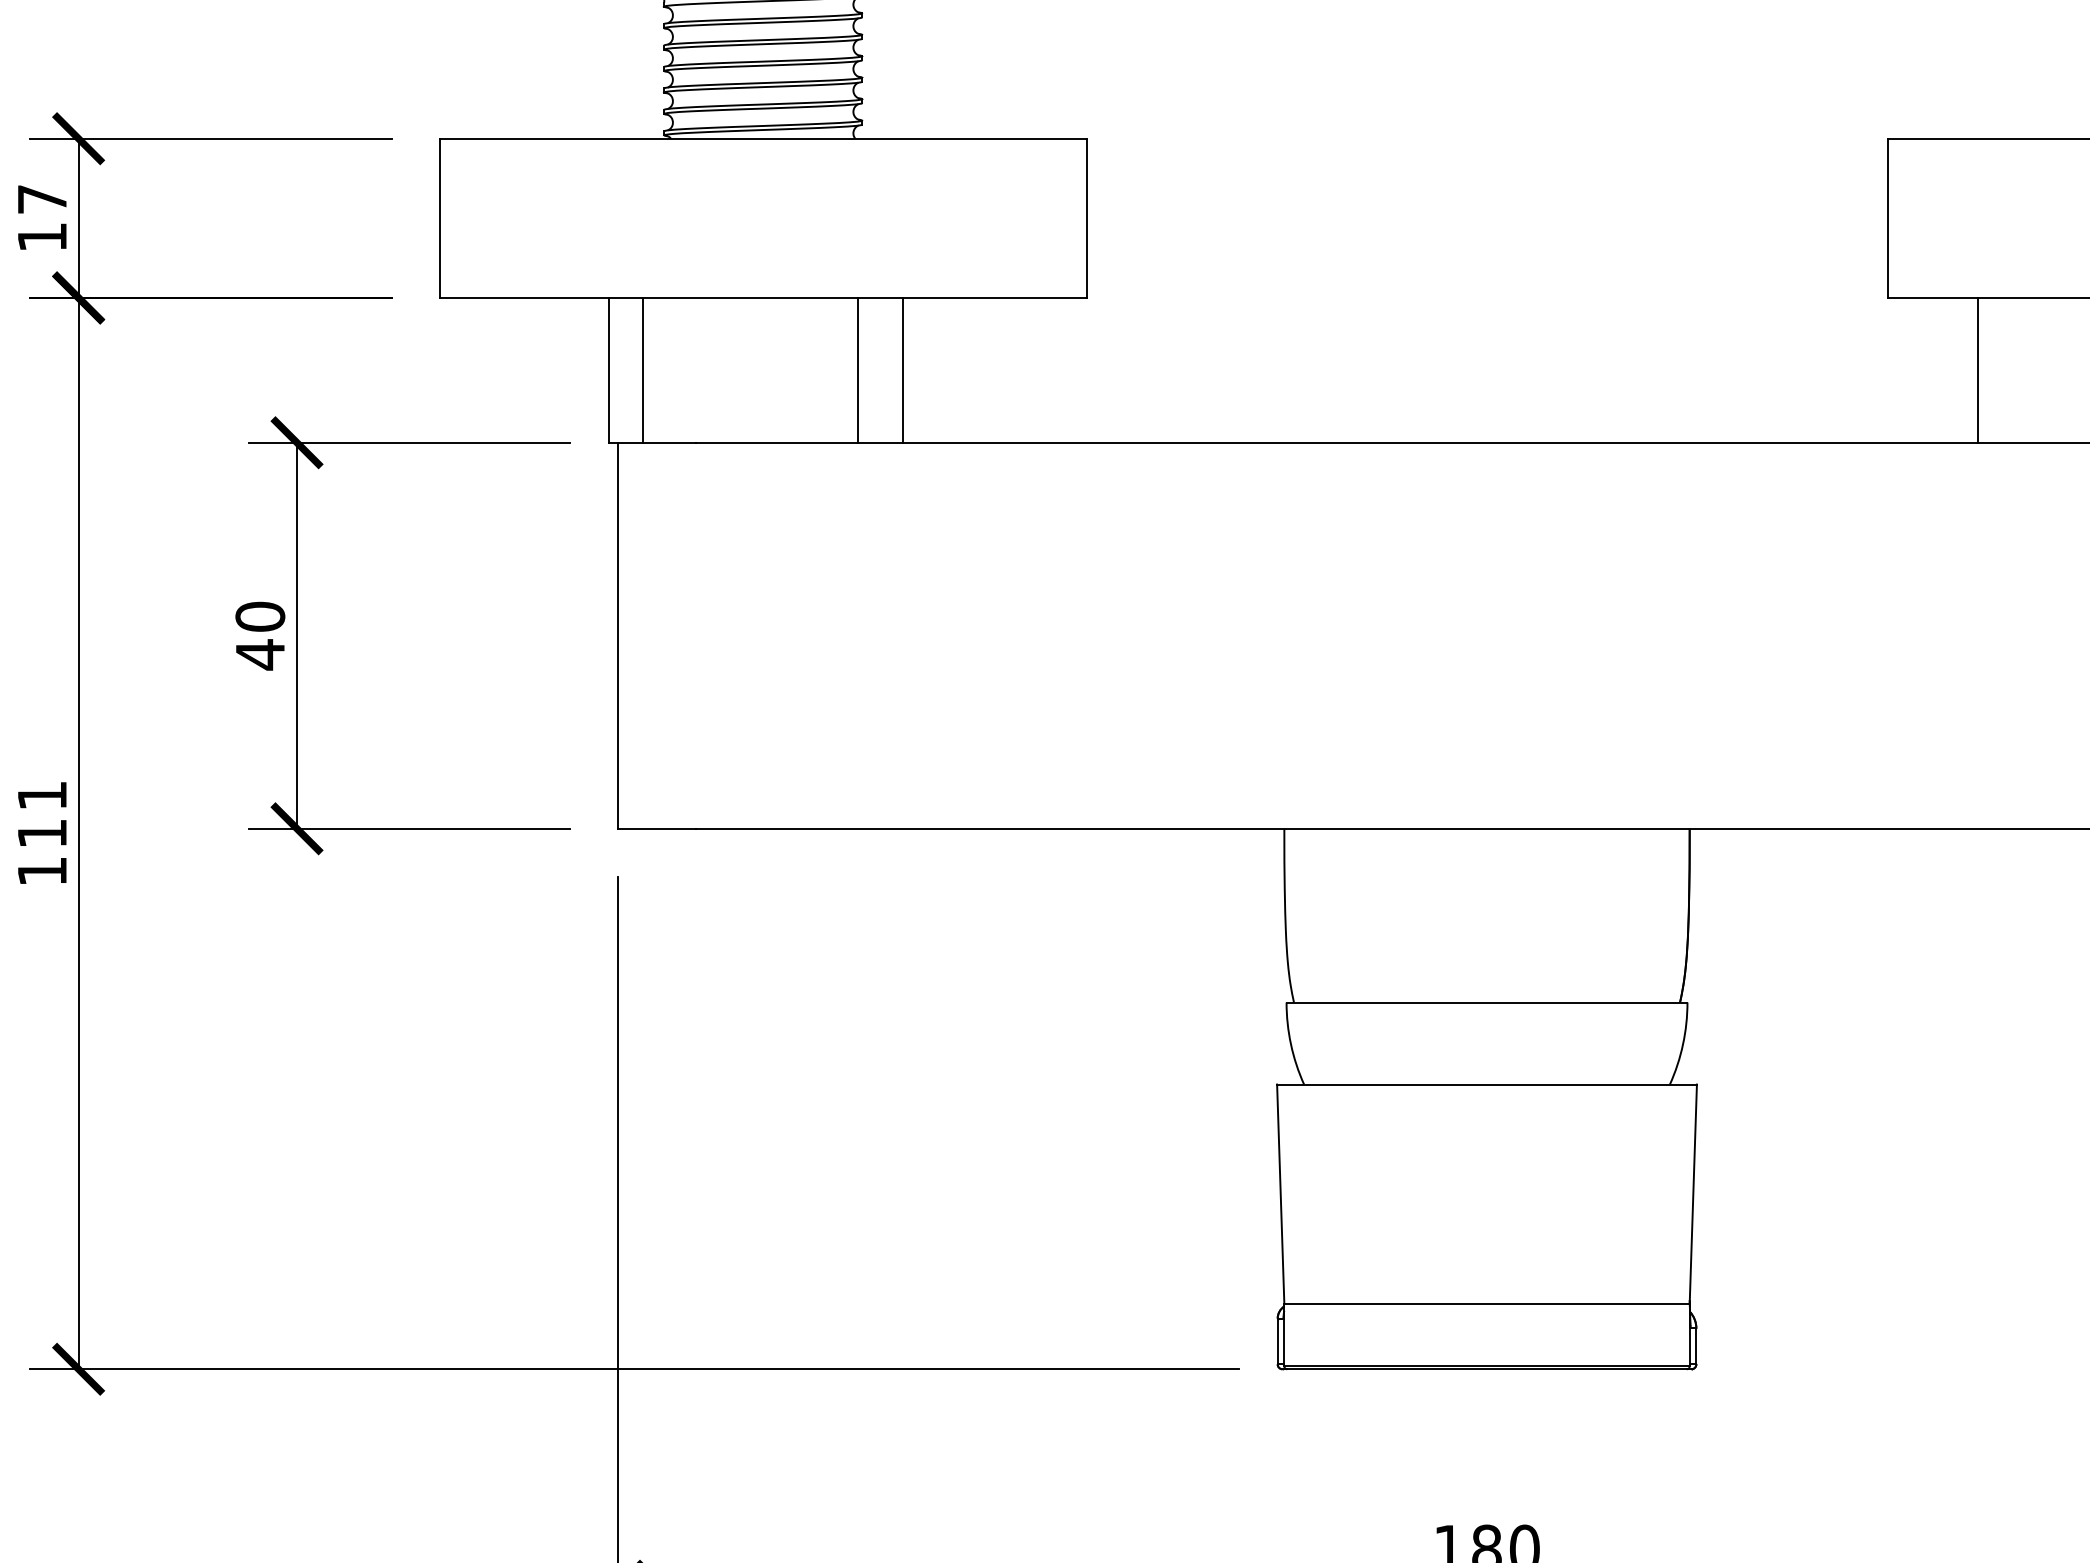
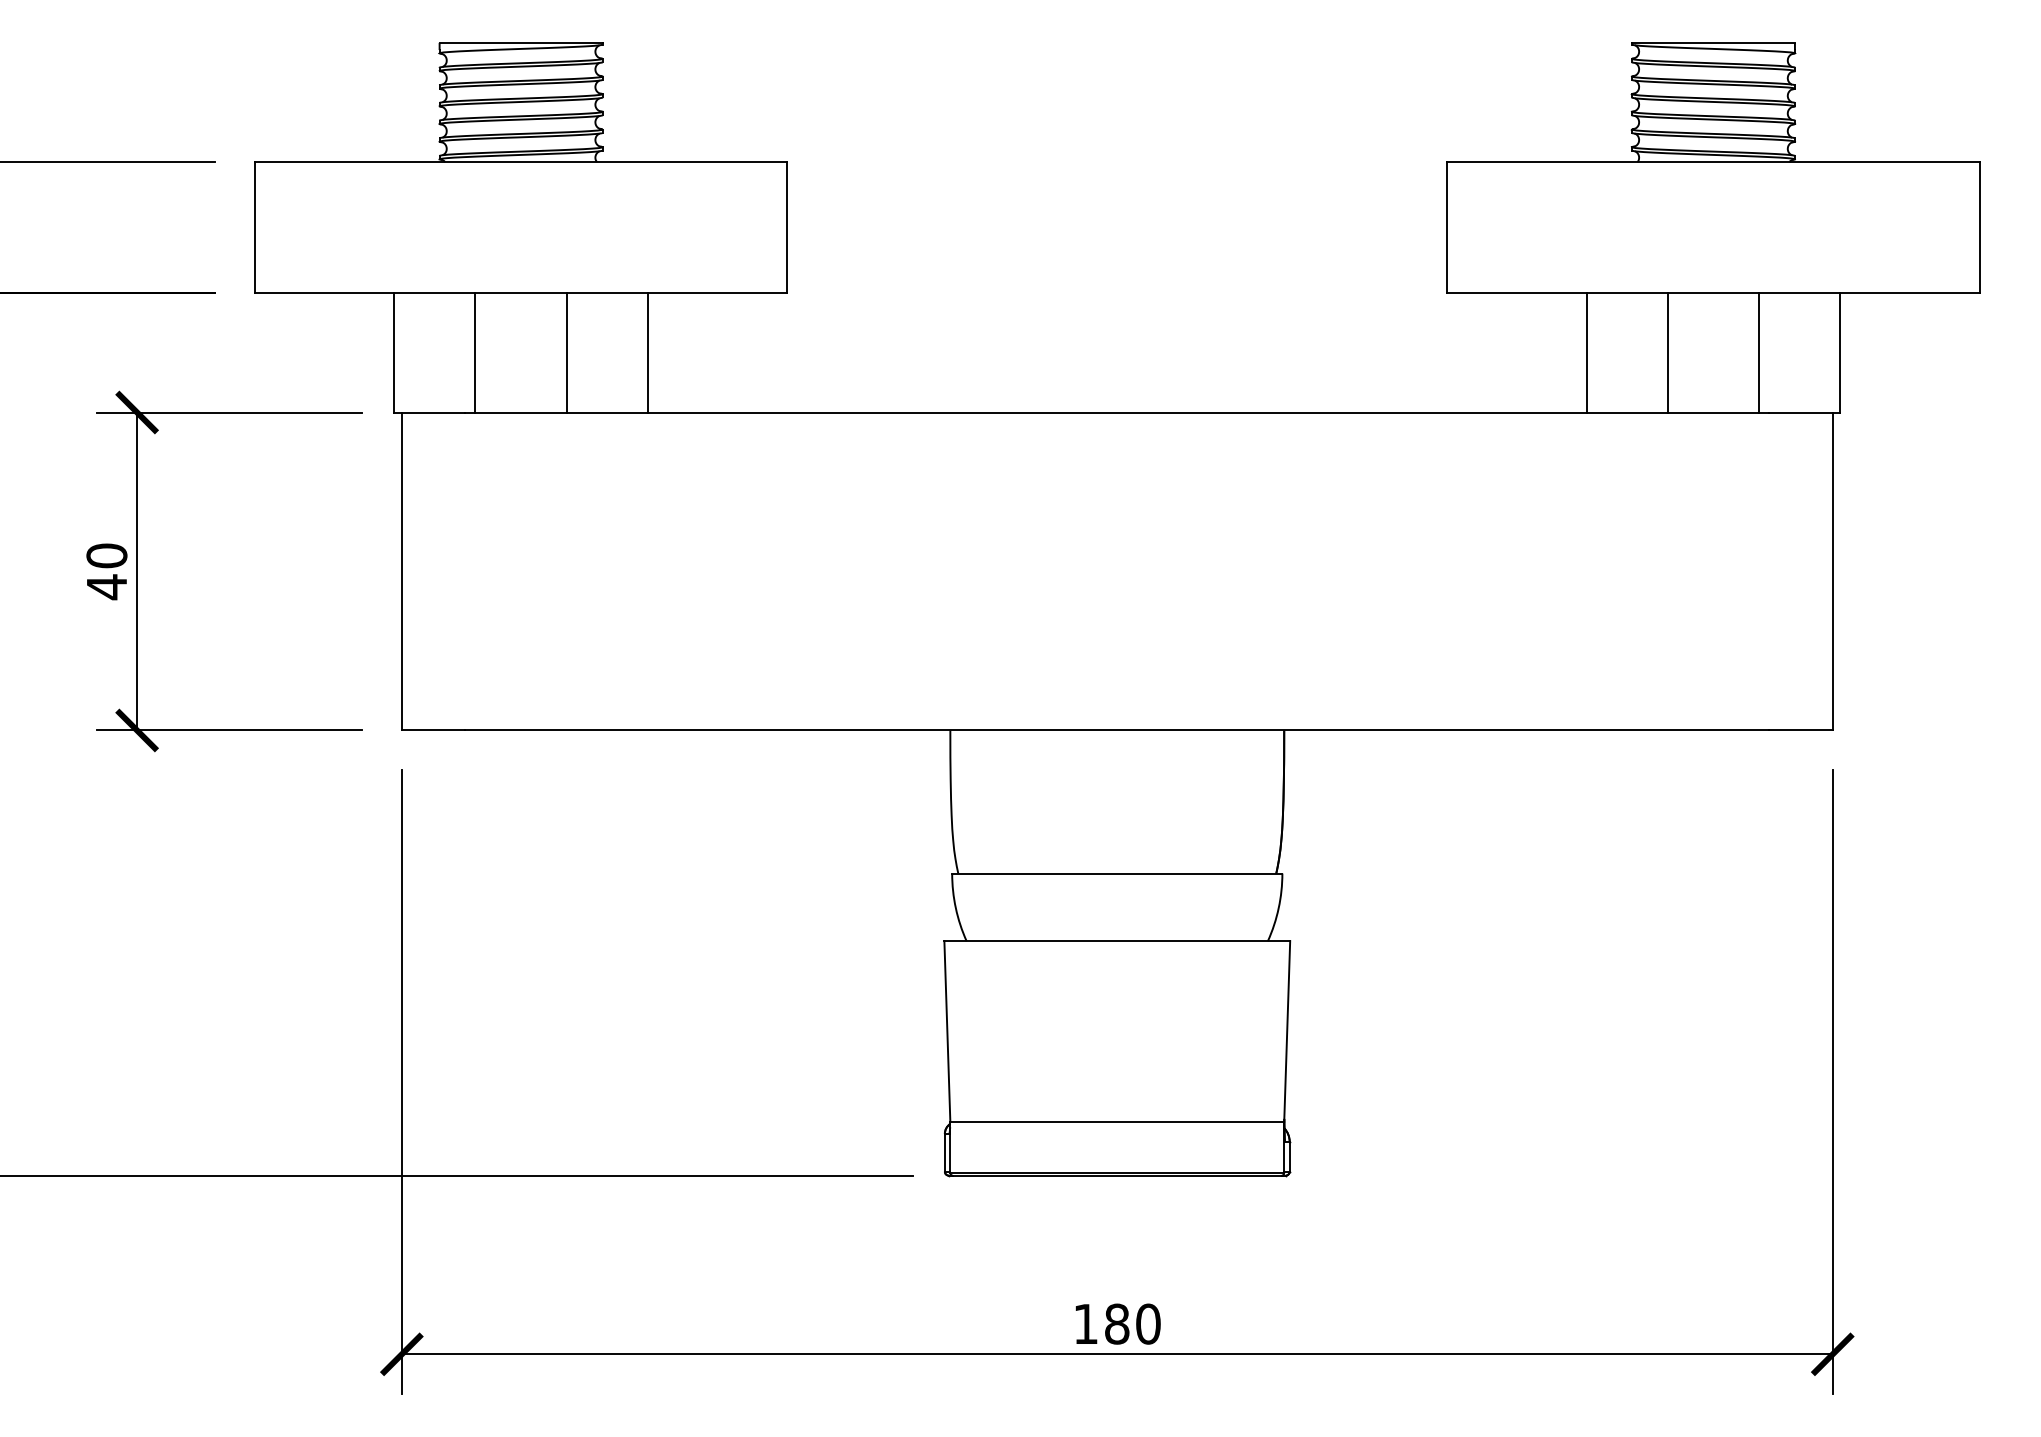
line: (643, 369) -> (475, 352), moved
line: (857, 369) -> (647, 352), moved
line: (902, 369) -> (566, 352), moved
line: (1977, 369) -> (1586, 352), moved

